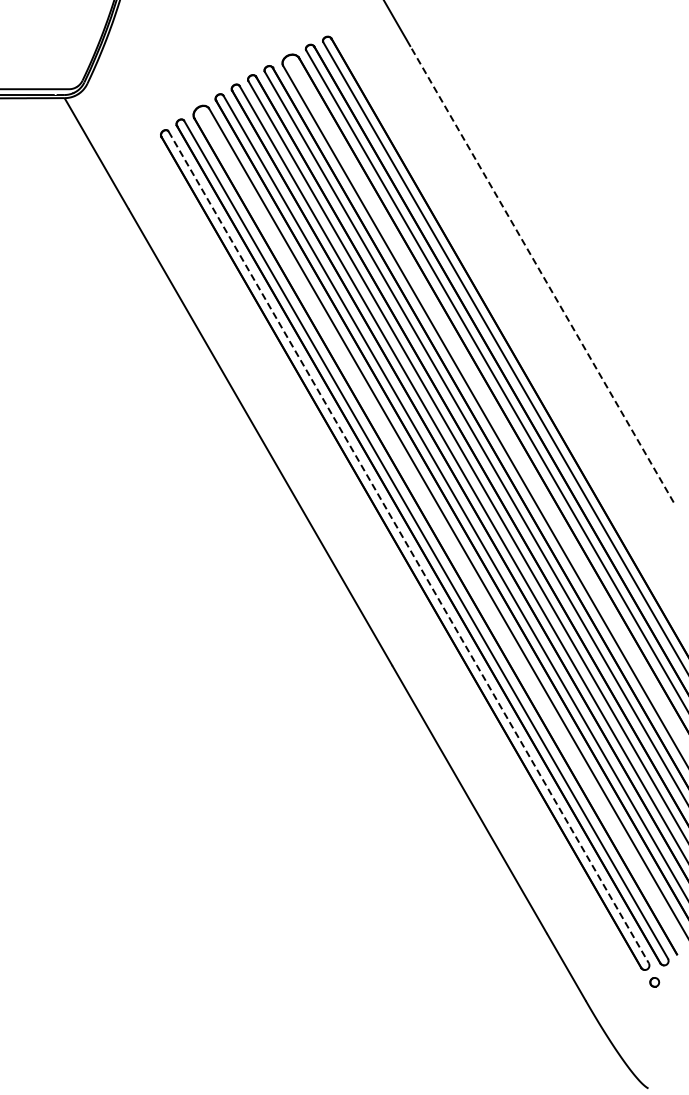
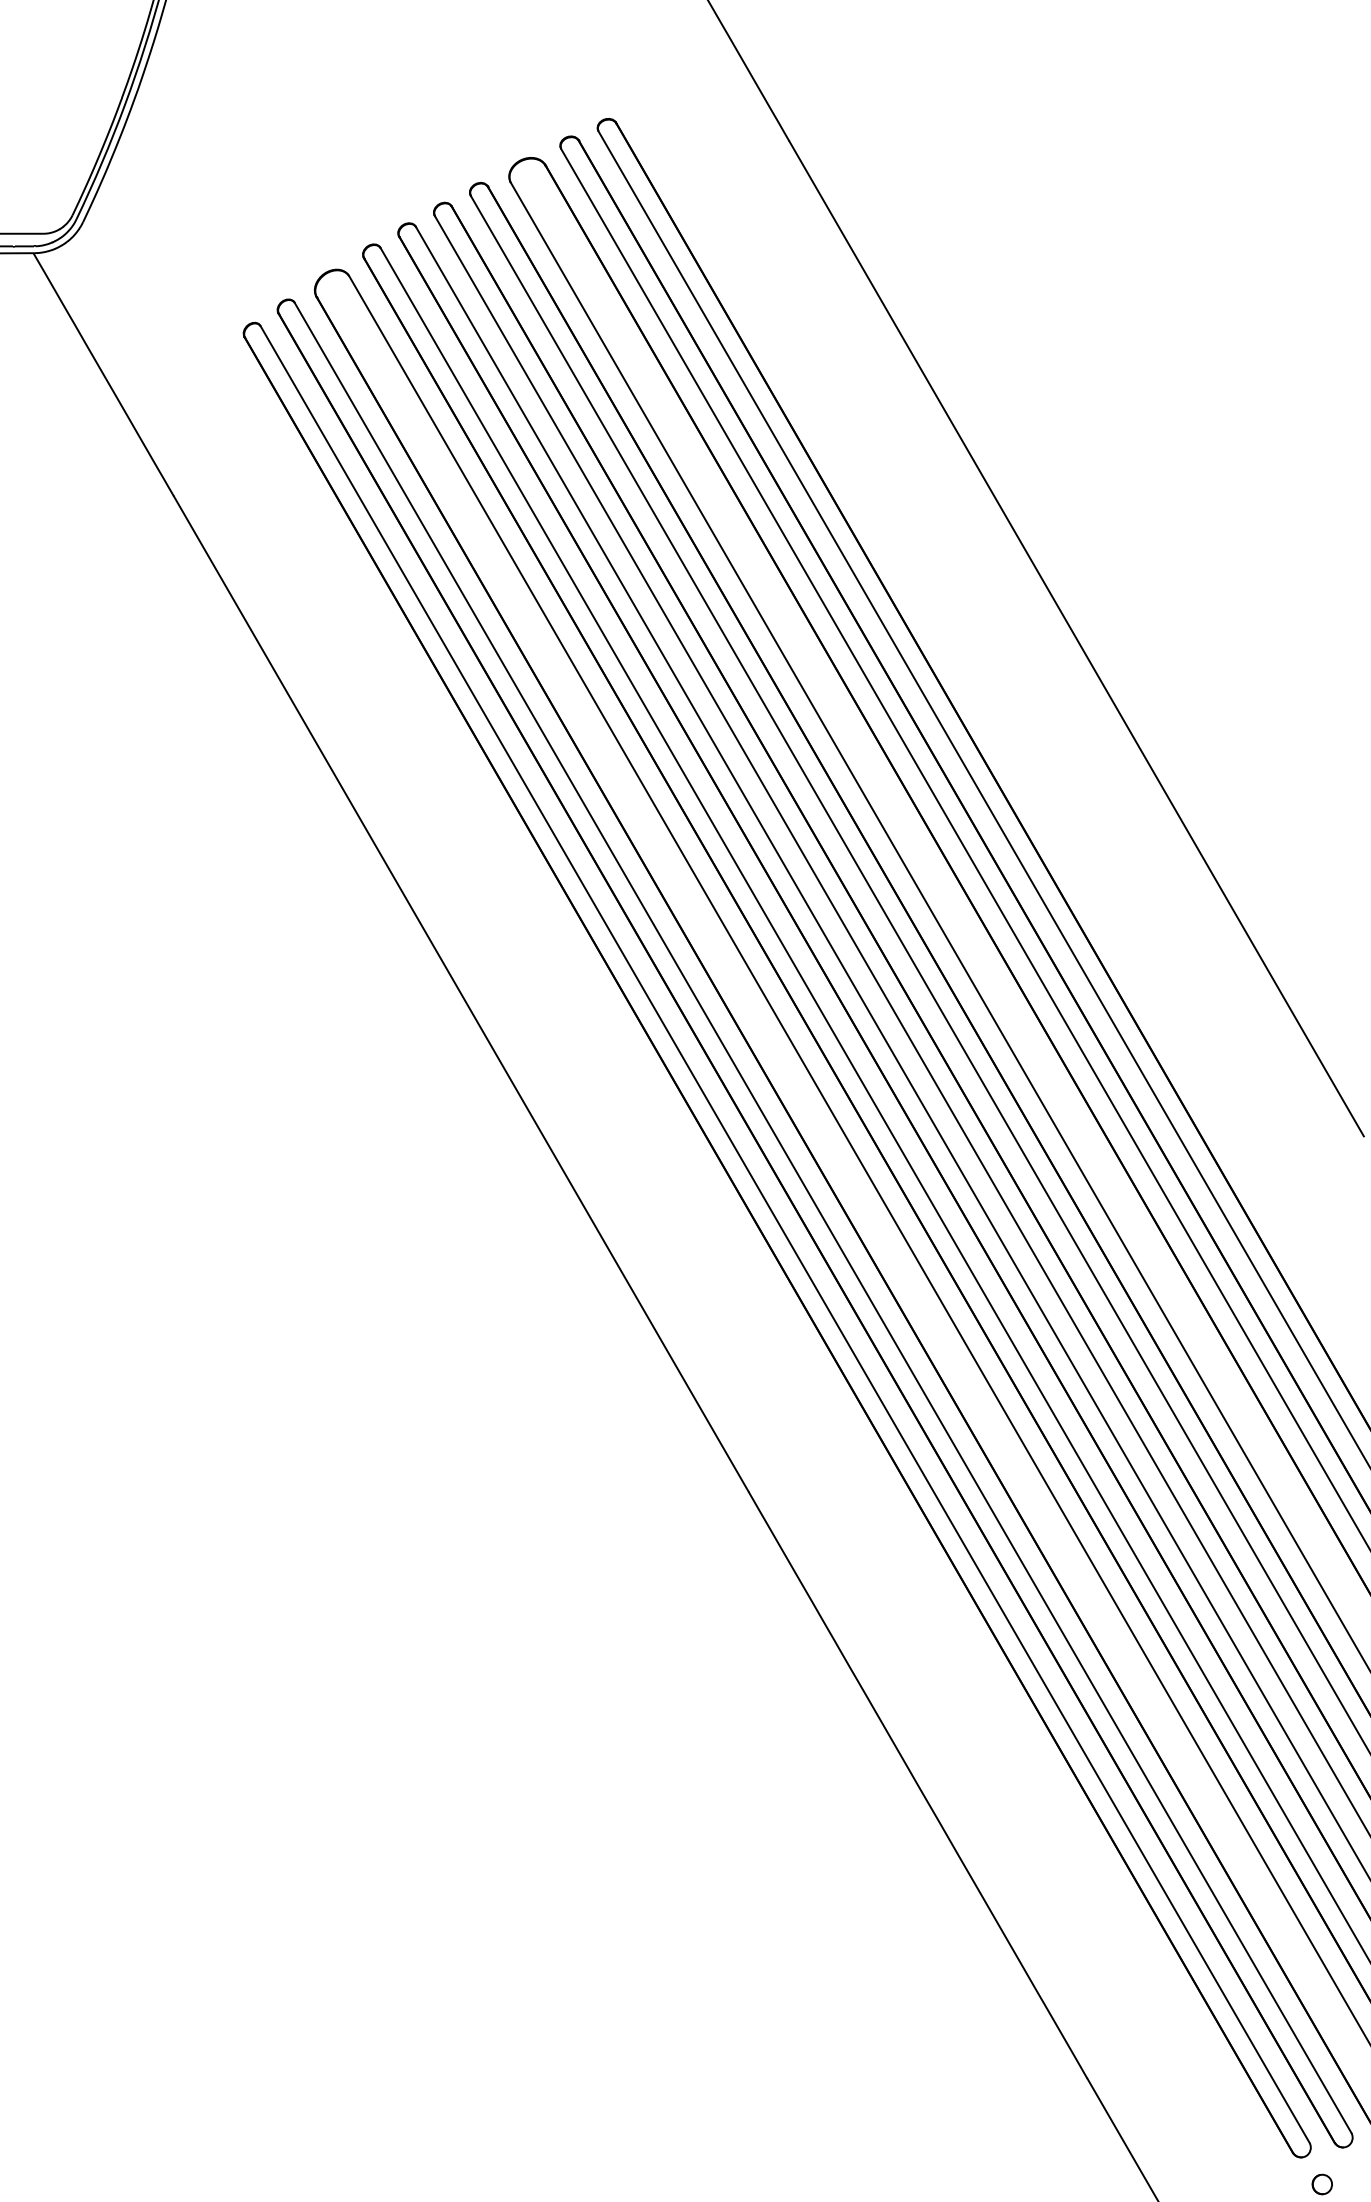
line: (541, 274) -> (1075, 638), dashed -> solid
line: (409, 547) -> (786, 1234), dashed -> solid

